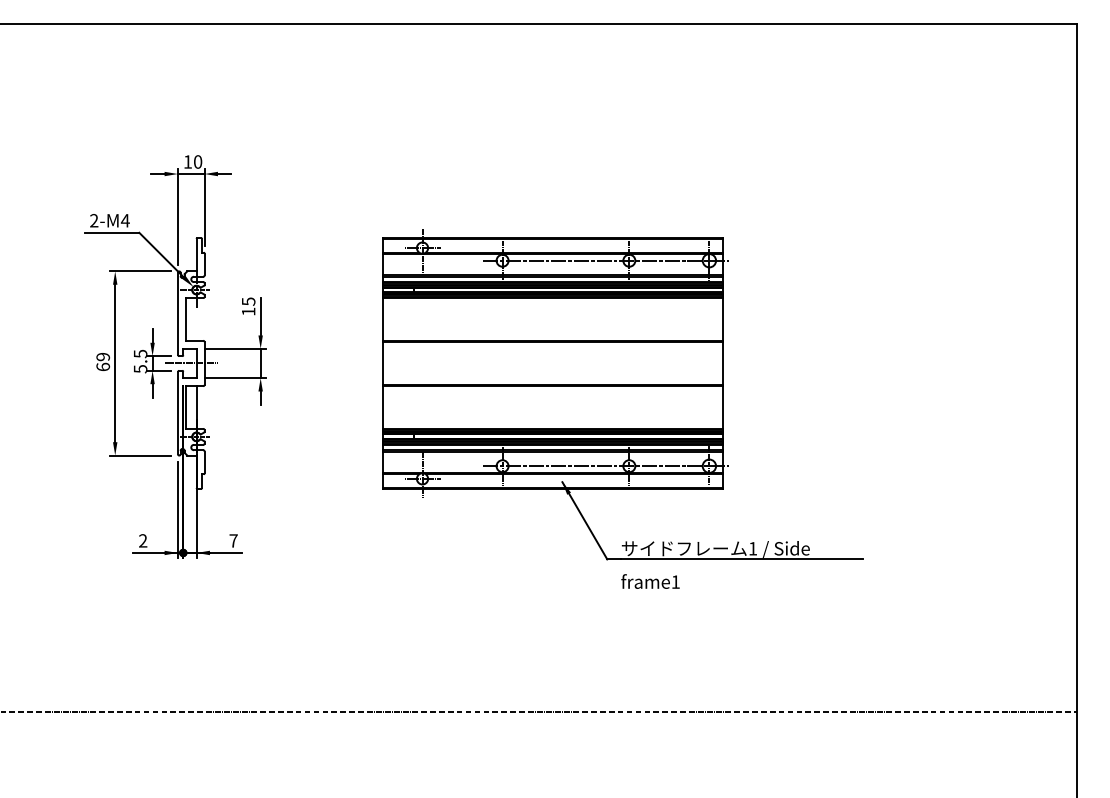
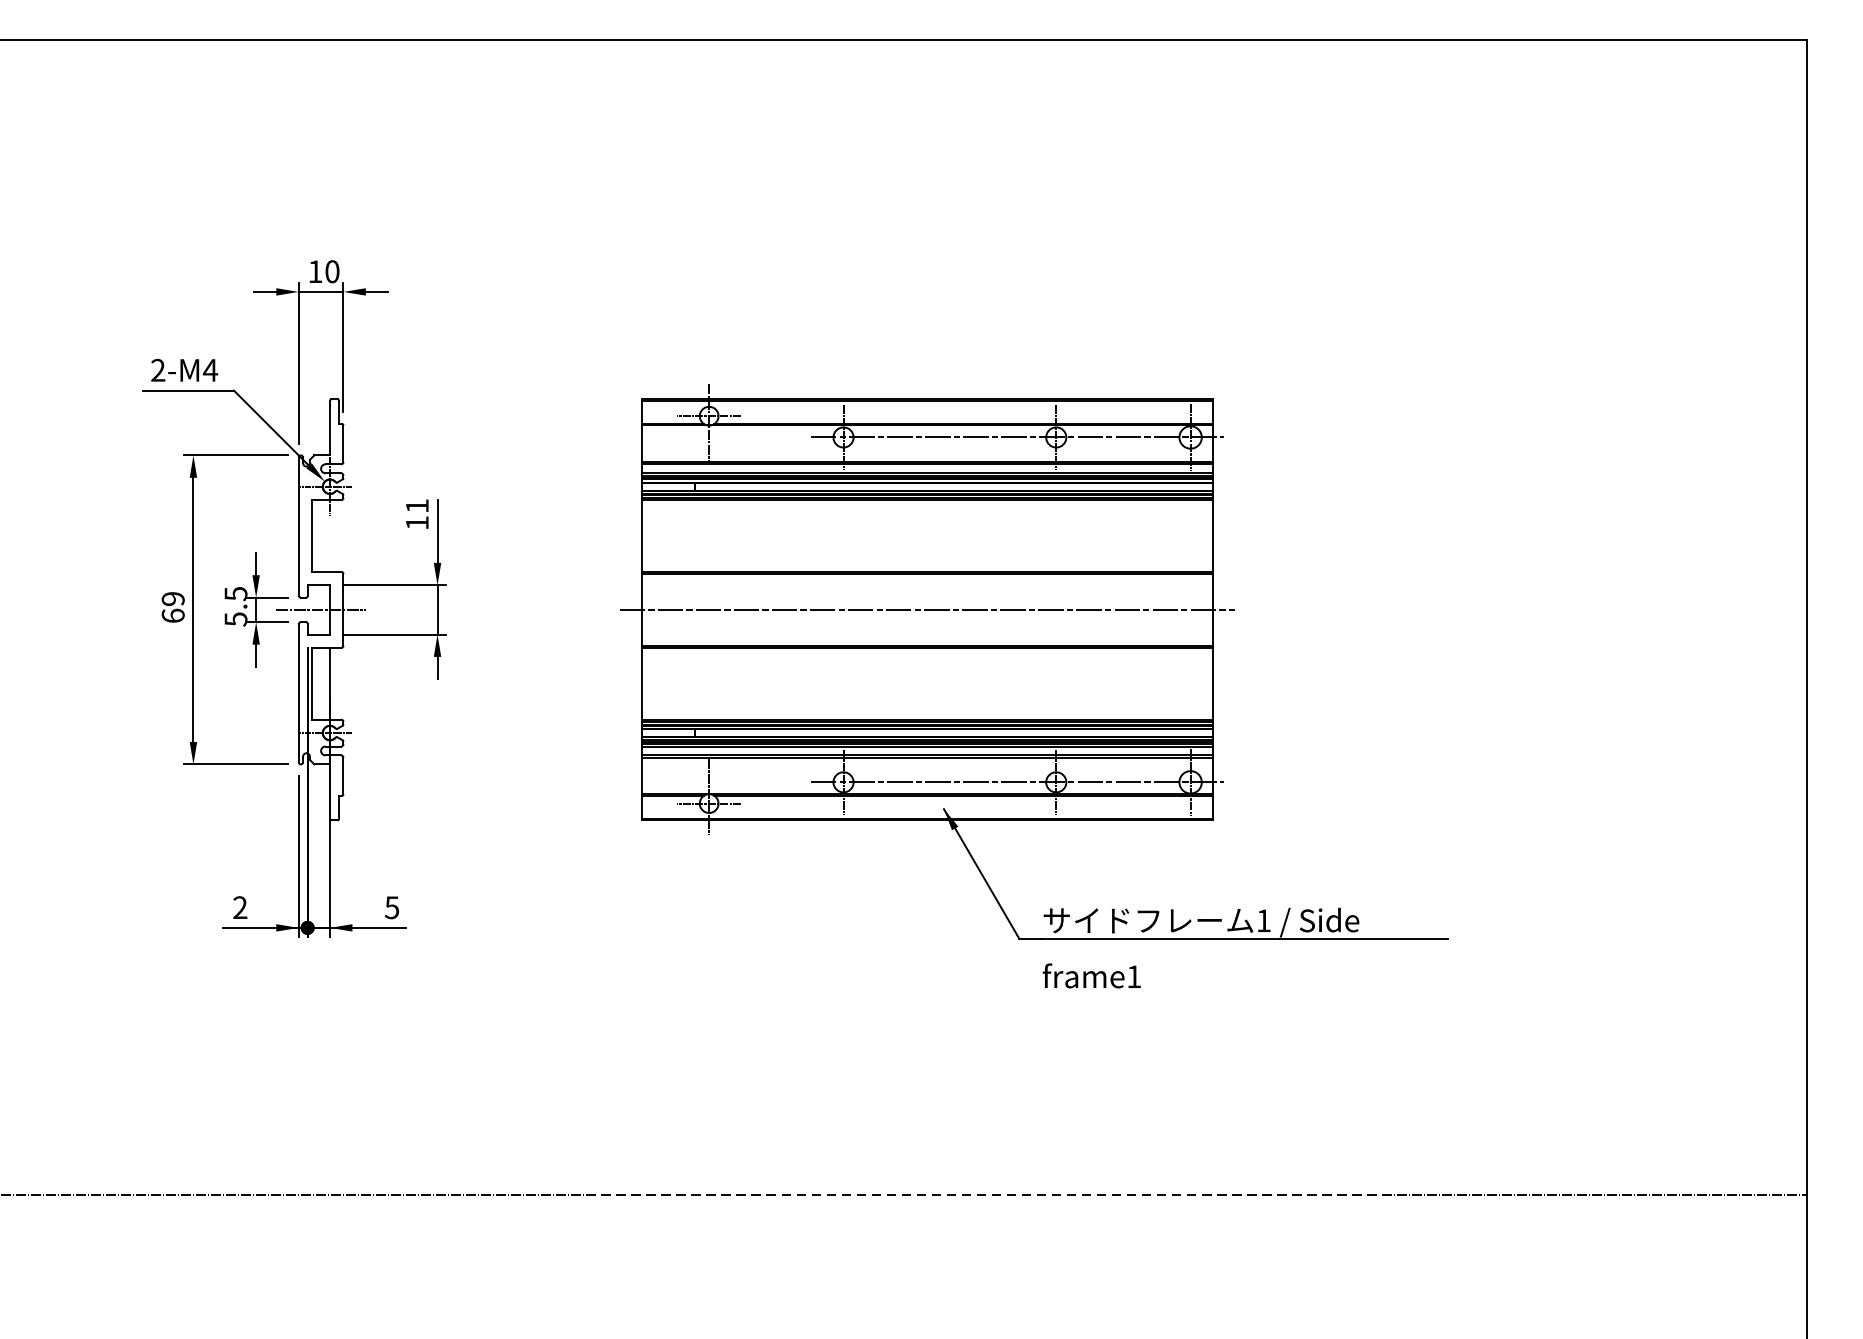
text: (248, 301) -> (417, 505), 15 -> 11
line: (552, 363) -> (927, 609), added
text: (233, 540) -> (391, 906), 7 -> 5

